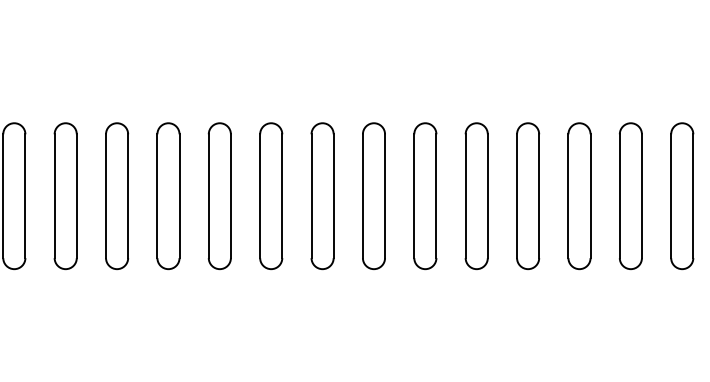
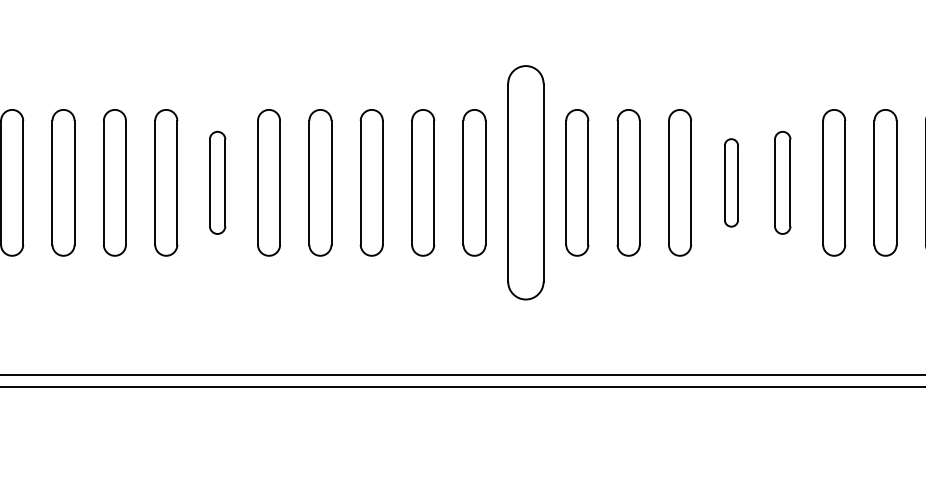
part: (116, 195) -> (217, 182), size x0.7
part: (424, 195) -> (525, 182), size x1.6
part: (630, 195) -> (731, 182), size x0.6
part: (681, 195) -> (782, 182), size x0.7

